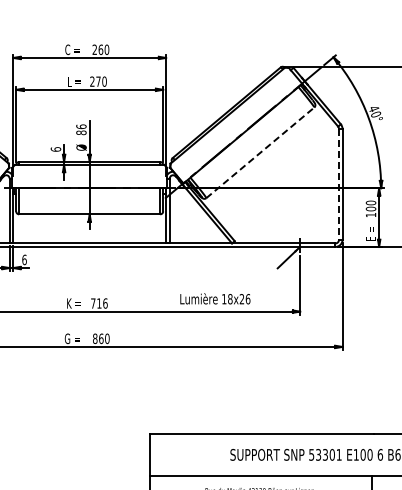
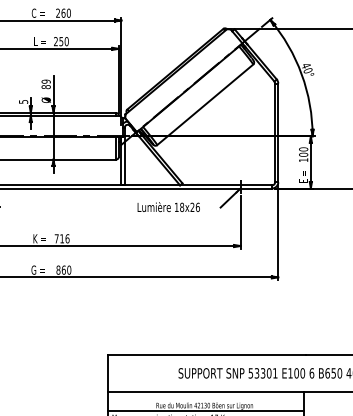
text: (98, 81) -> (61, 41), 270 -> 250
text: (81, 126) -> (46, 81), 86 -> 89
text: (55, 149) -> (23, 101), 6 -> 5
line: (260, 152) -> (205, 104), dashed -> solid
line: (338, 184) -> (274, 133), dashed -> solid
text: (215, 298) -> (168, 206), moved

